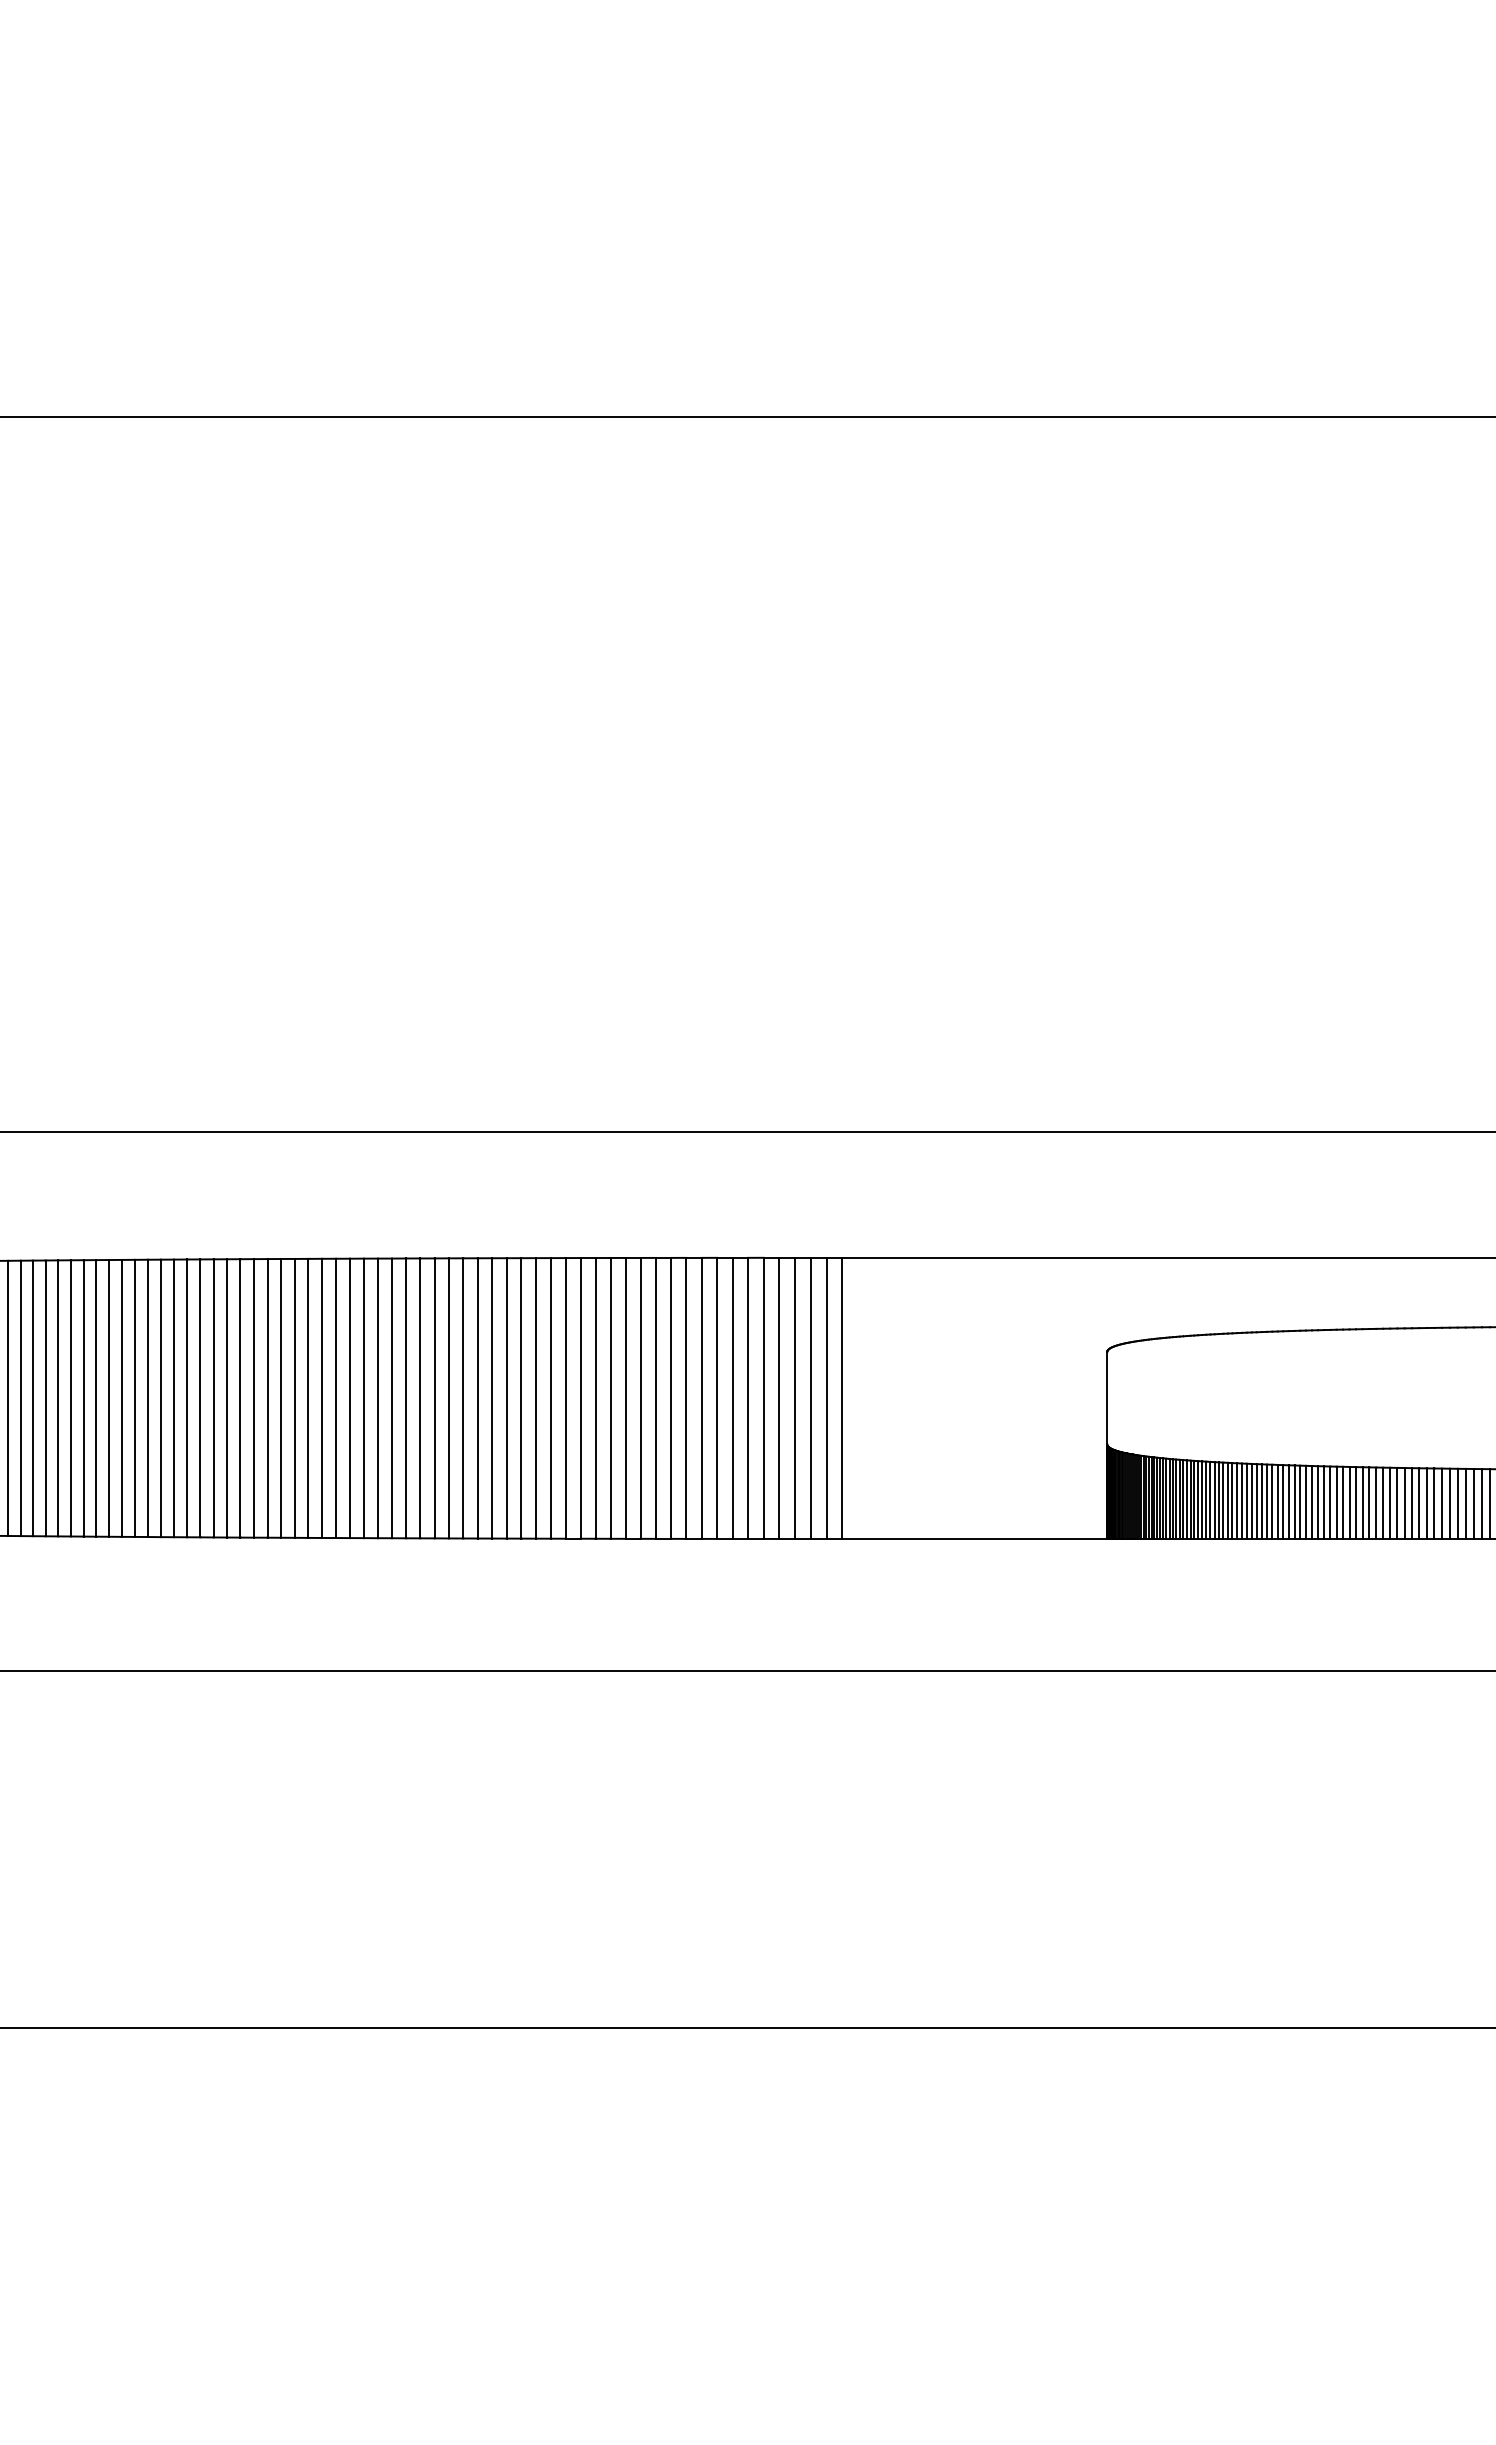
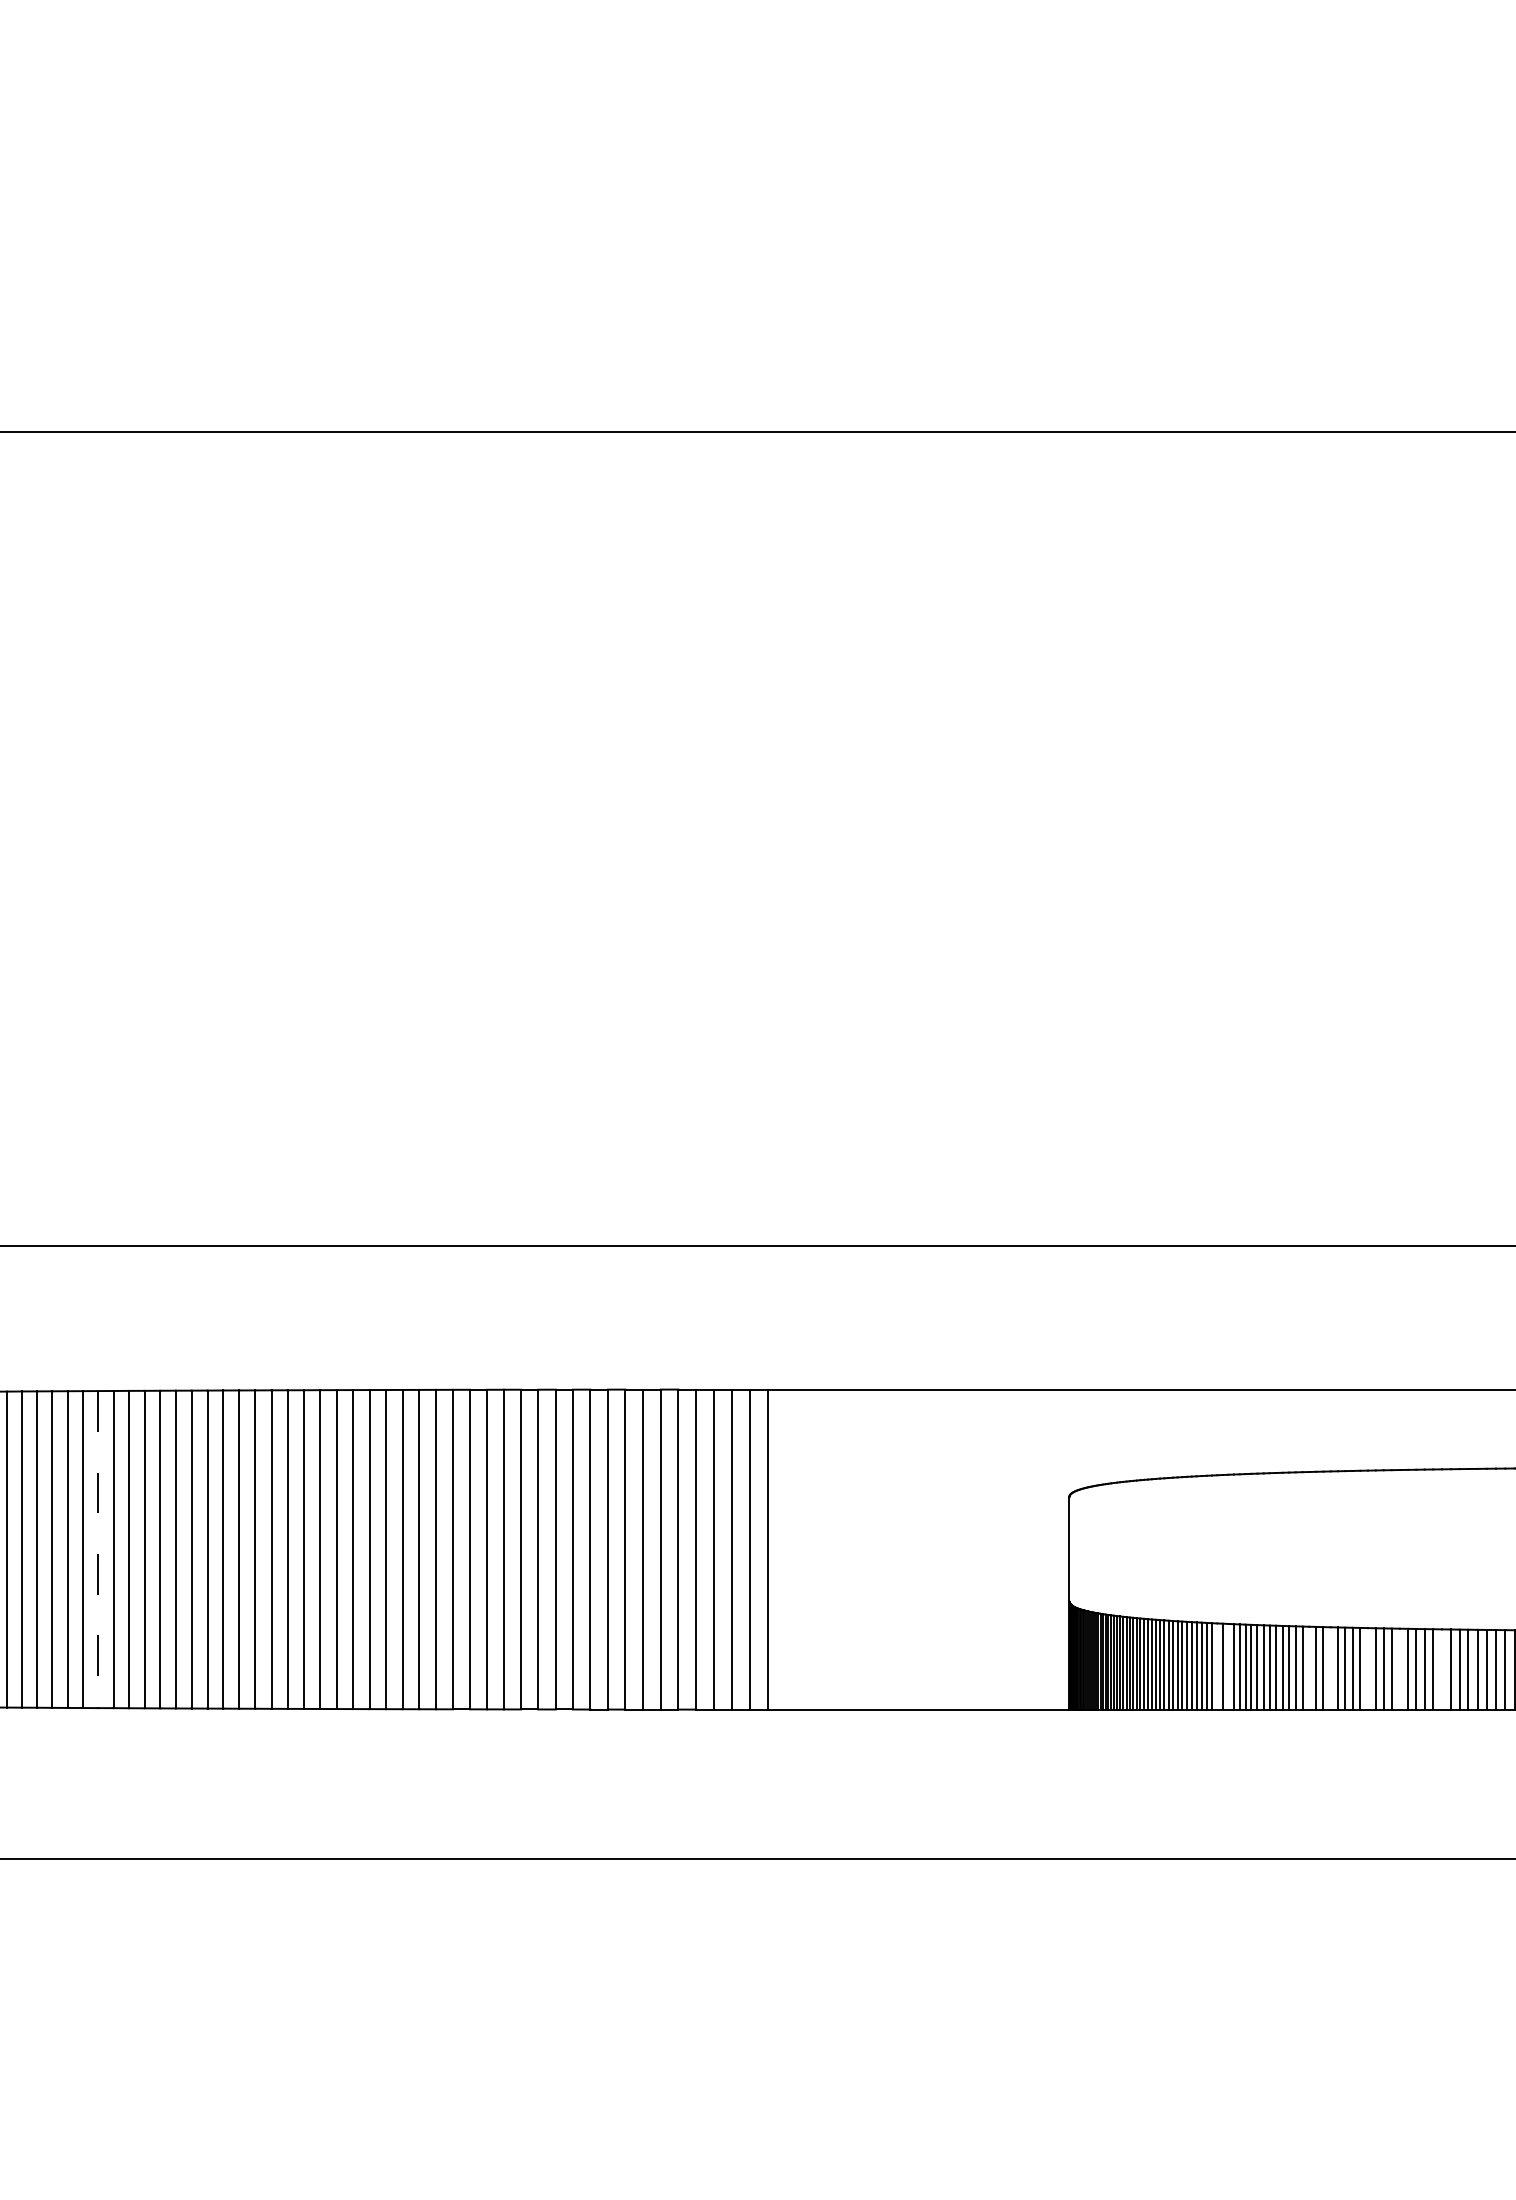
line: (253, 1398) -> (97, 1549), solid -> dashed
line: (1237, 1500) -> (1217, 1665), removed
line: (1246, 1500) -> (1228, 1665), removed
line: (1318, 1502) -> (1309, 1668), removed
line: (1336, 1502) -> (1330, 1668), removed
line: (1369, 1502) -> (1368, 1668), removed
line: (1397, 1502) -> (1399, 1668), removed
line: (1434, 1503) -> (1442, 1669), removed

